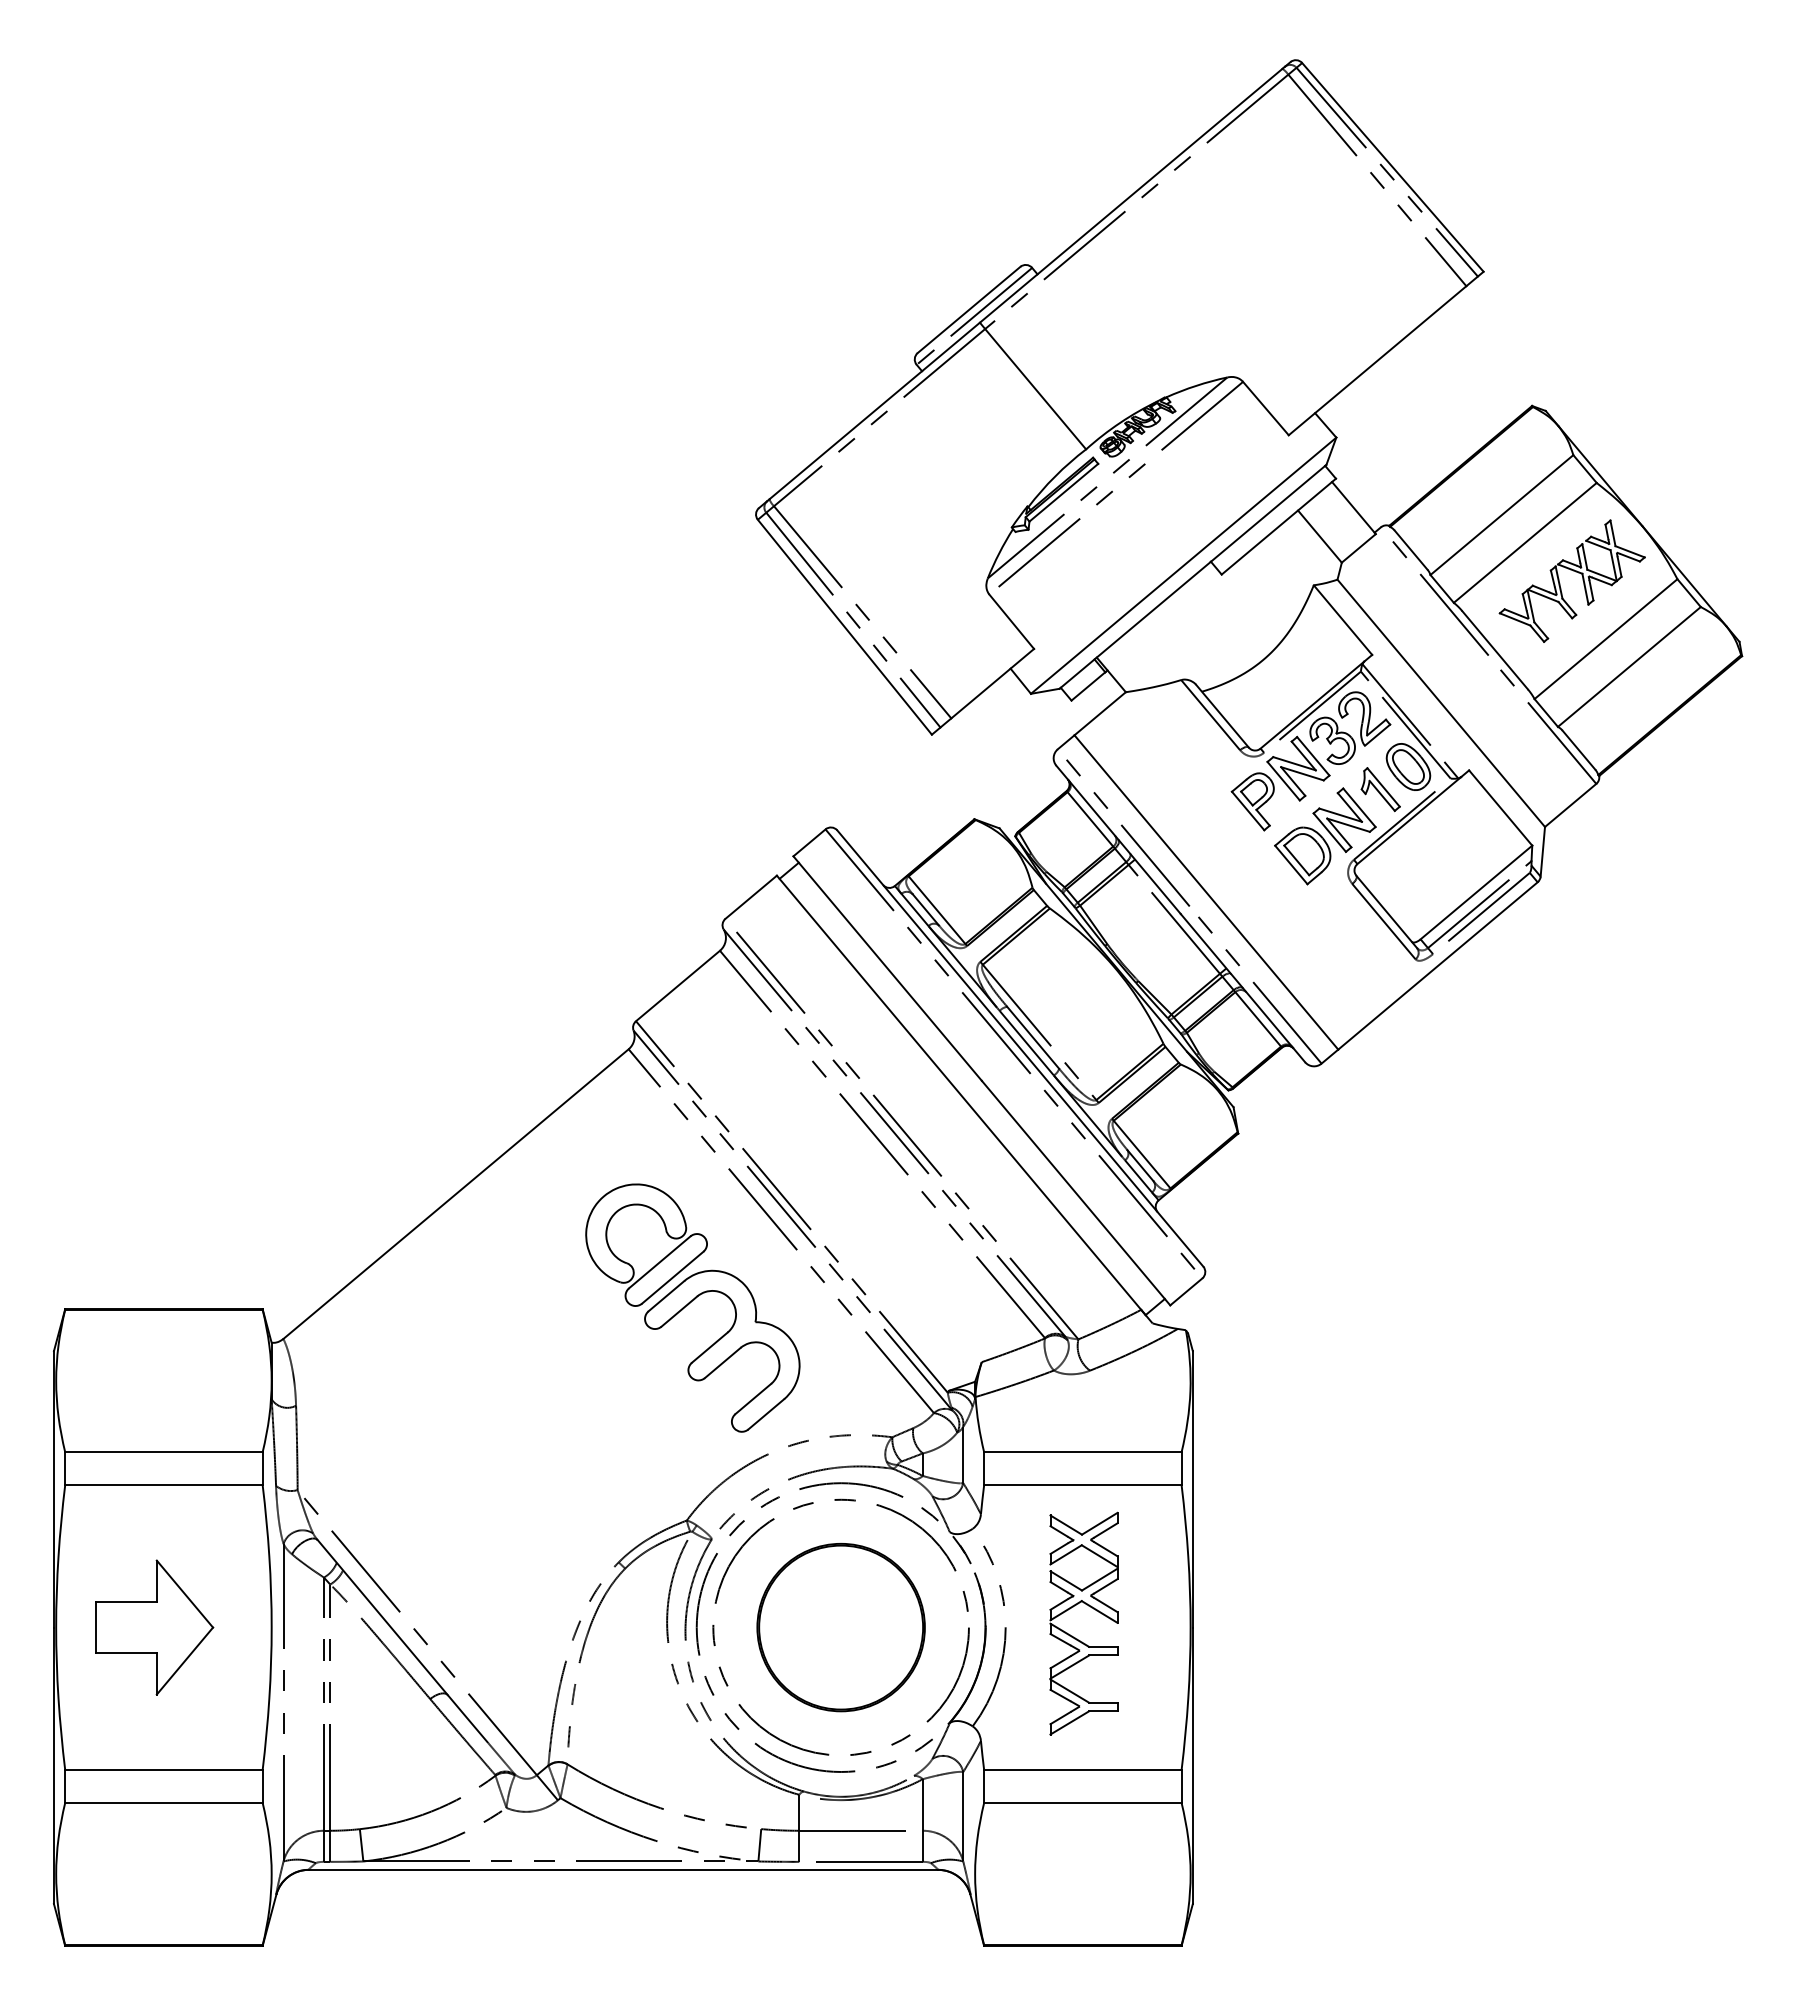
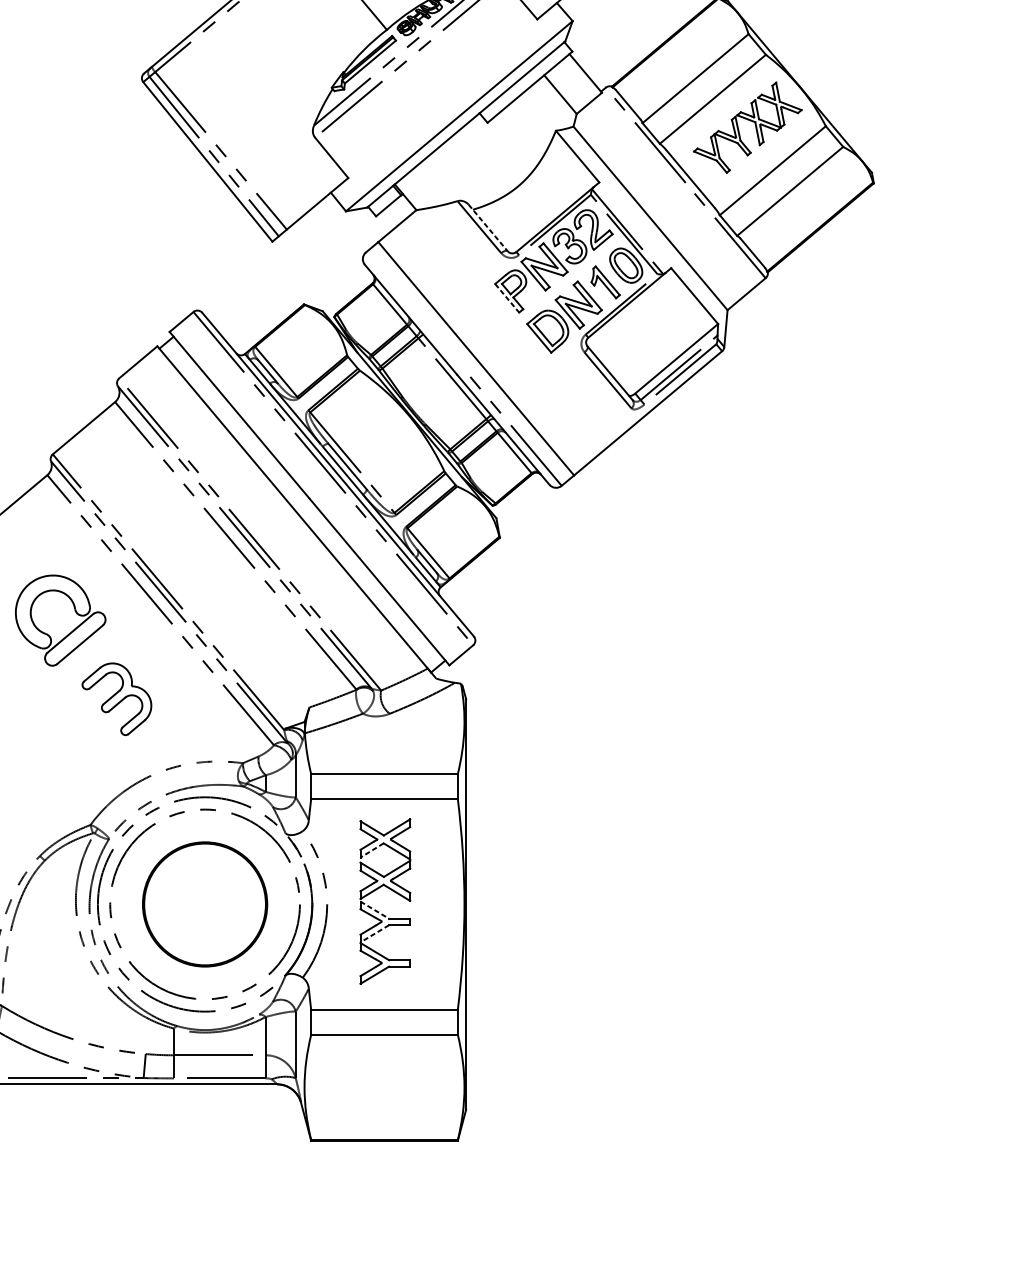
line: (1222, 716) -> (488, 228), solid -> dashed
line: (1248, 811) -> (507, 298), solid -> dashed
line: (1128, 832) -> (418, 314), removed
part: (722, 1350) -> (117, 698), size x0.6
line: (1065, 1555) -> (371, 850), solid -> dashed
line: (1069, 1635) -> (374, 910), solid -> dashed
line: (1069, 1667) -> (374, 934), solid -> dashed

